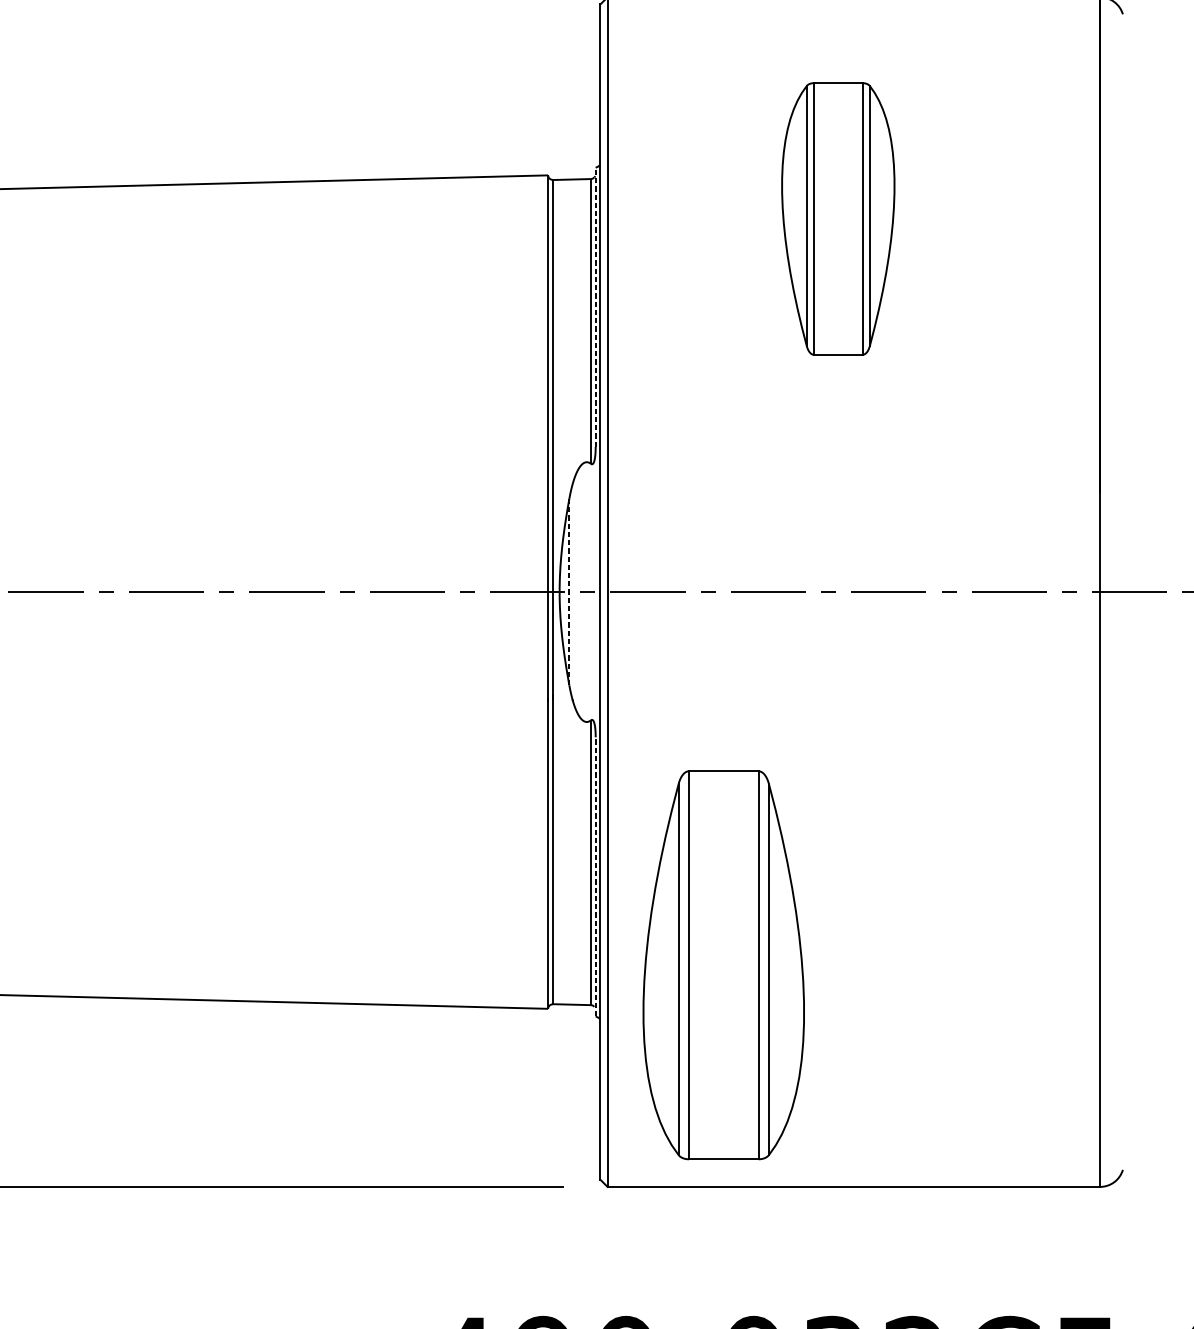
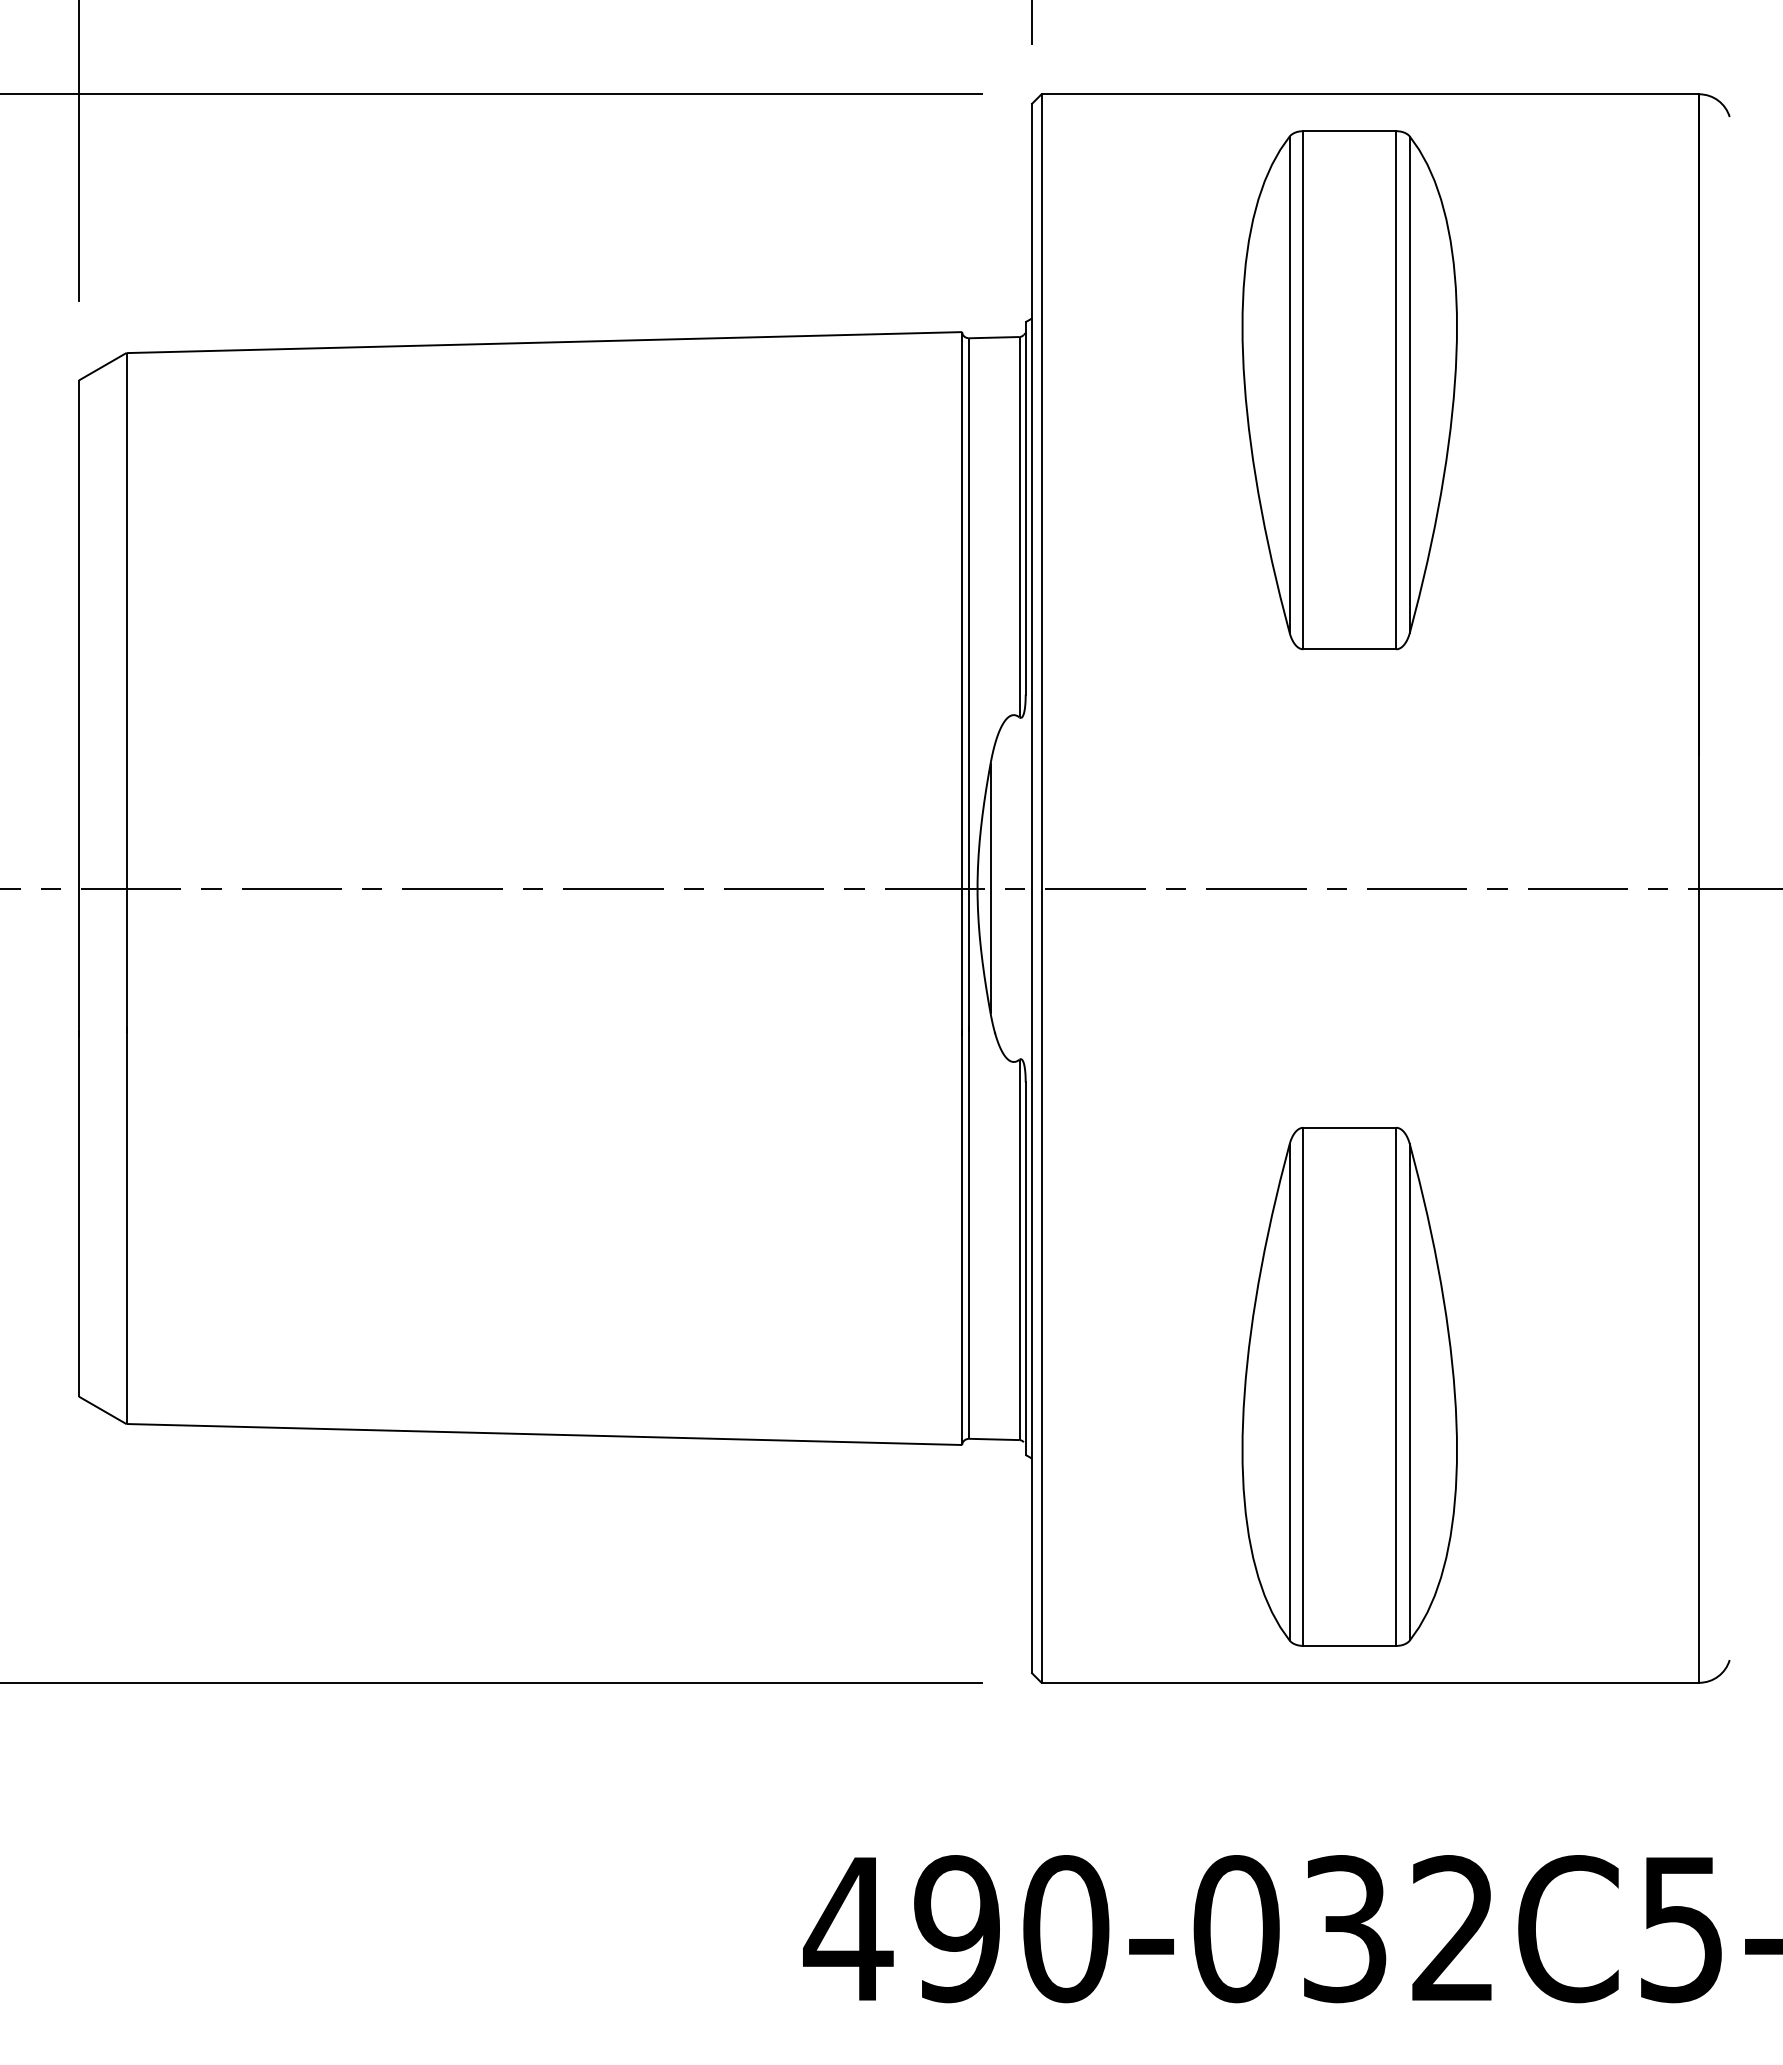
part: (838, 219) -> (1349, 390), size x1.43
line: (595, 306) -> (1025, 507), dashed -> solid
line: (569, 592) -> (990, 888), dashed -> solid
line: (595, 876) -> (1025, 1268), dashed -> solid
part: (723, 965) -> (1349, 1386), moved

